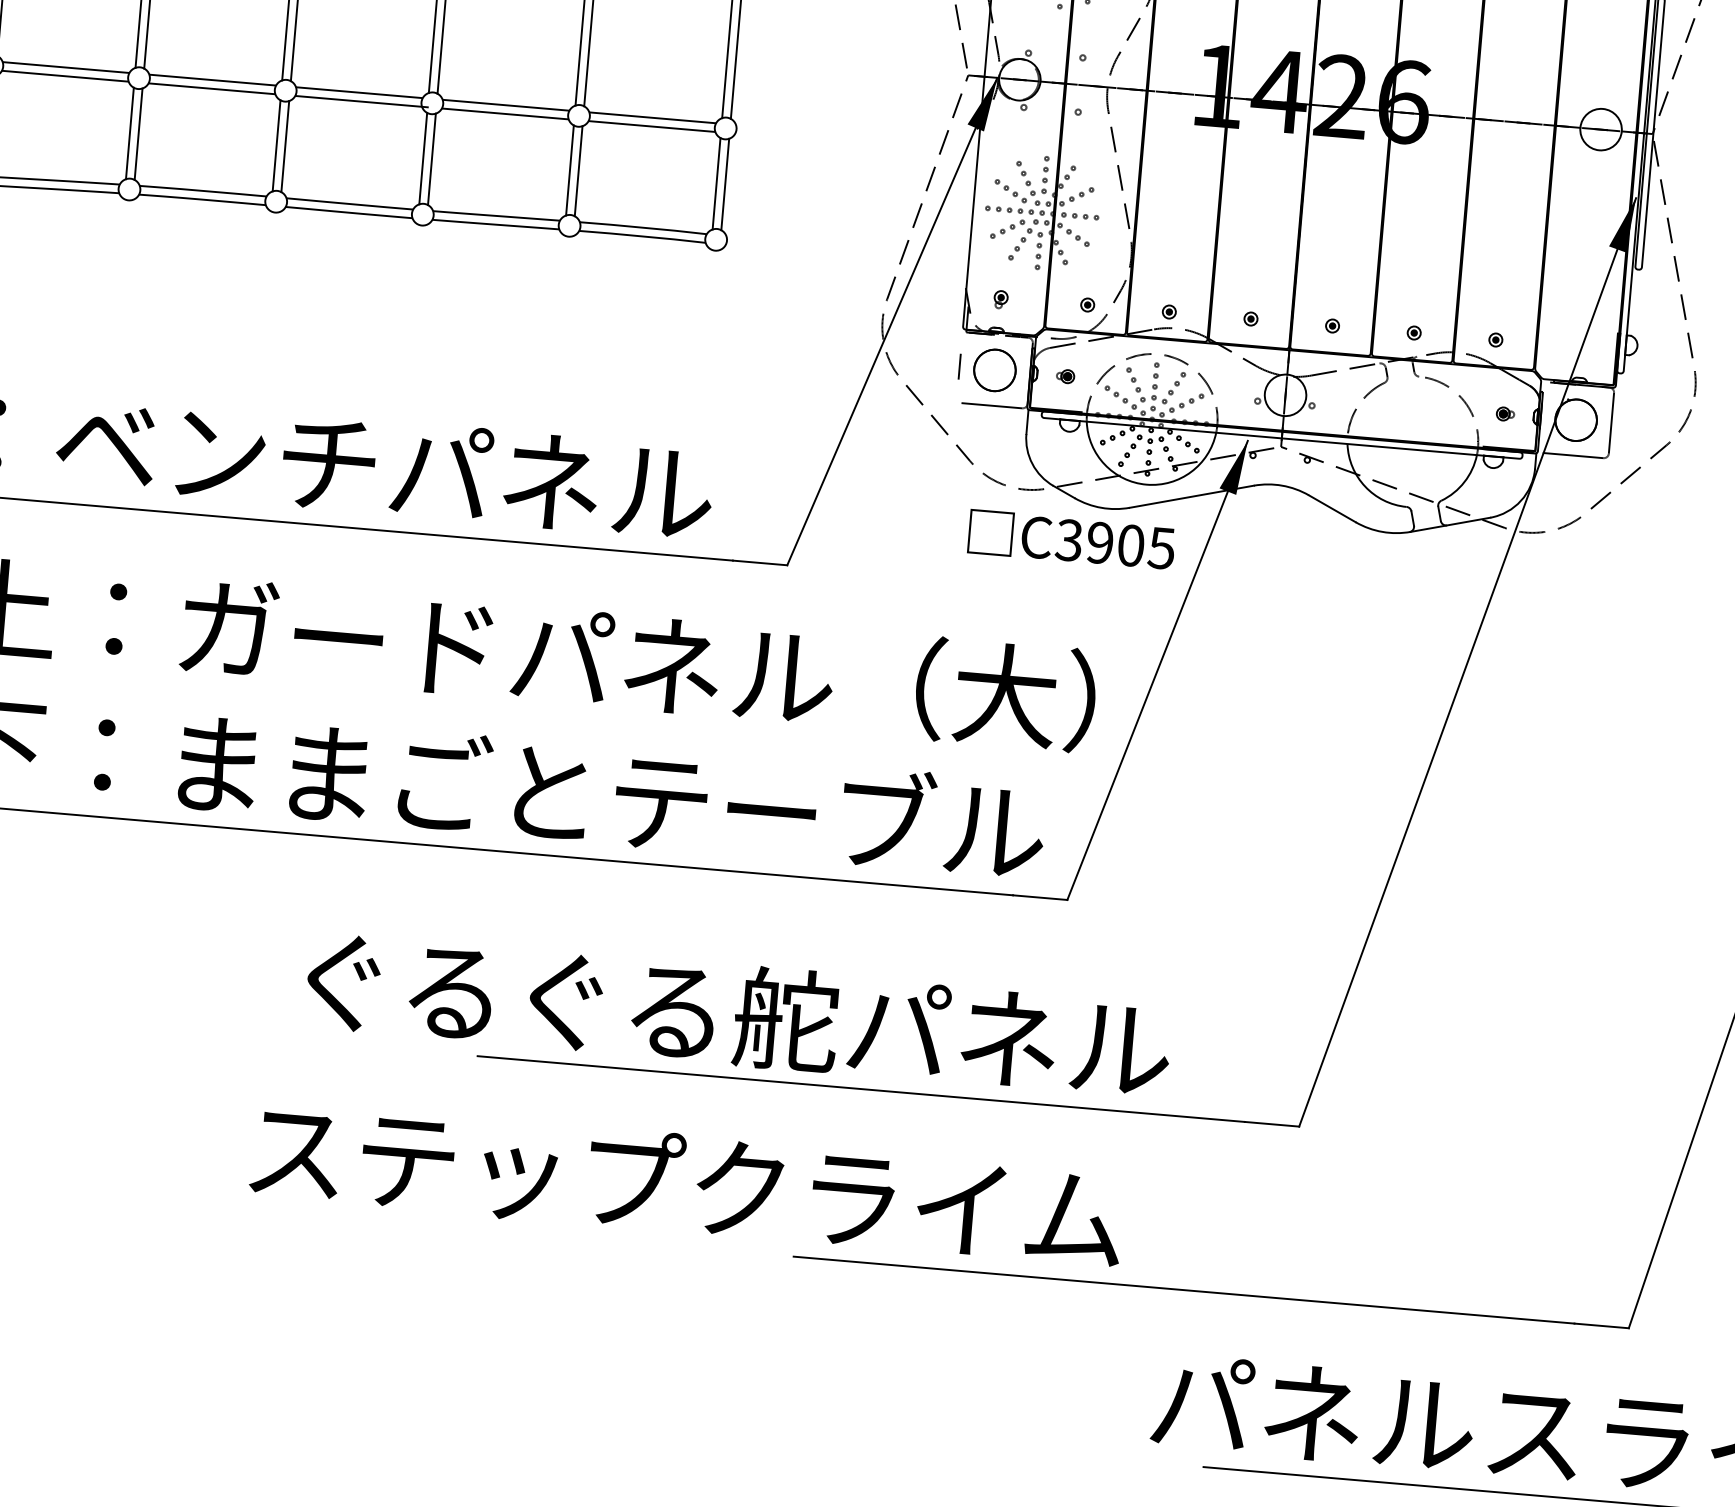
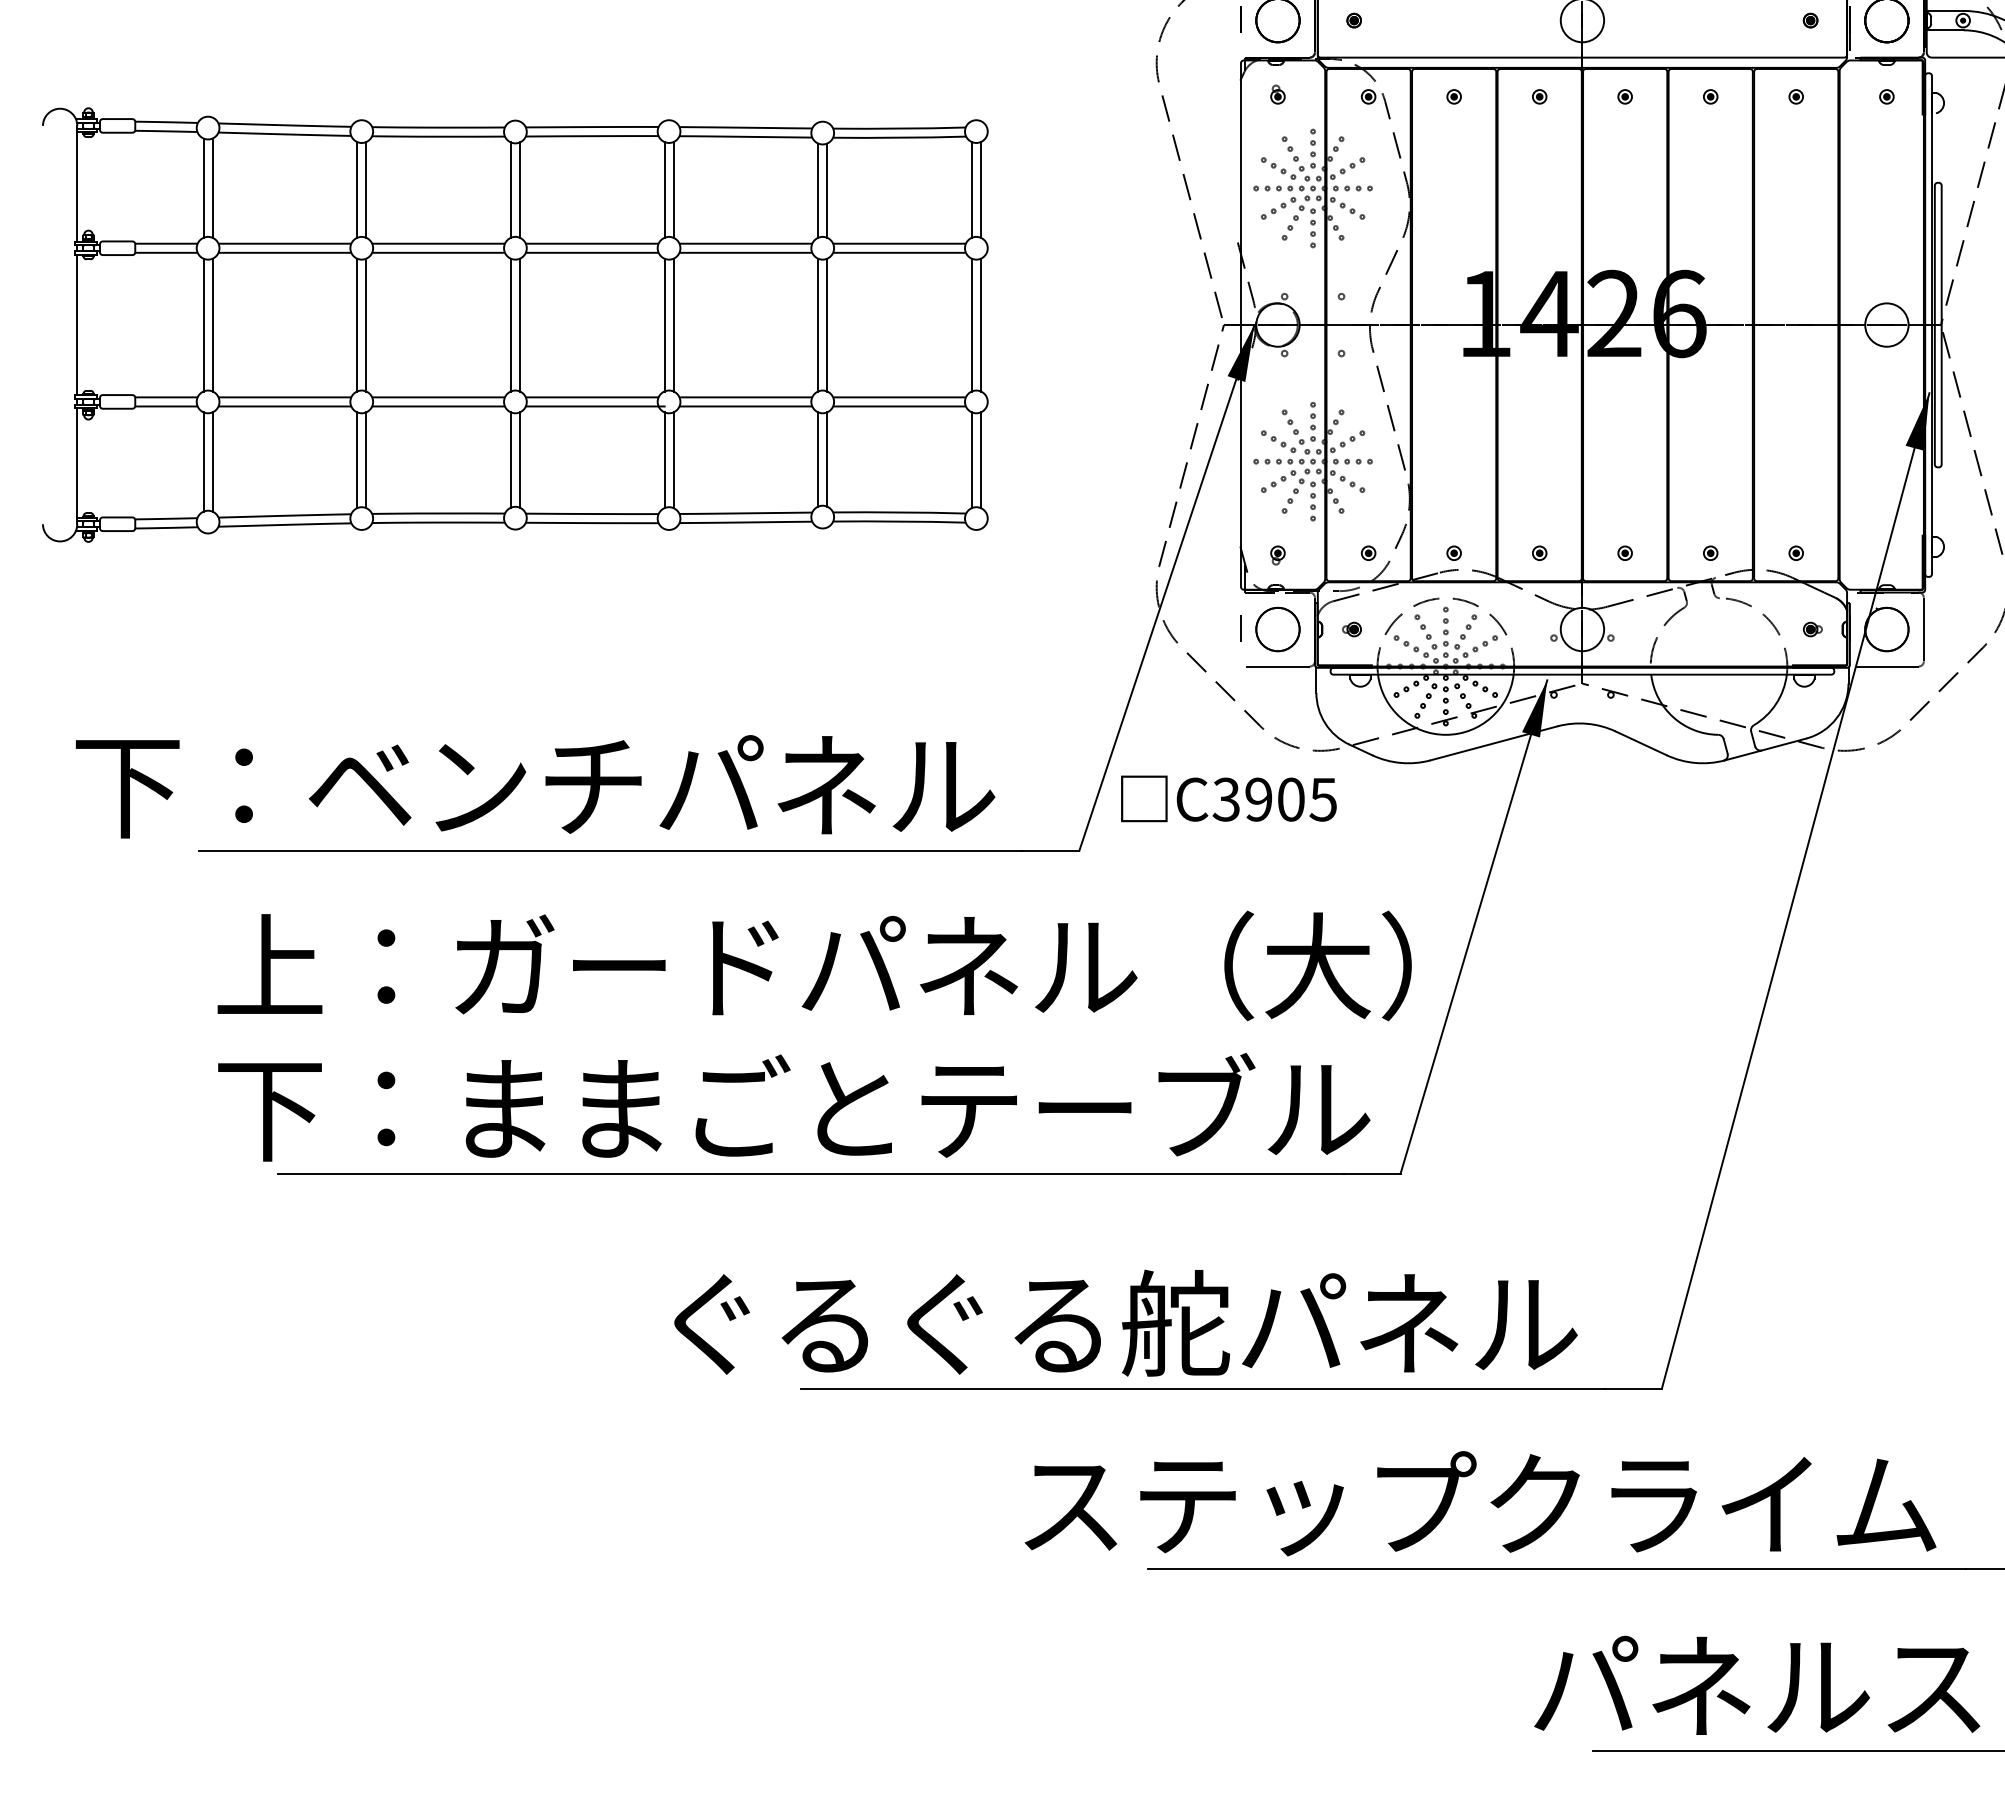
text: (1071, 539) -> (1228, 798), moved
text: (738, 1014) -> (1125, 1322), moved
text: (687, 1184) -> (1480, 1503), moved

